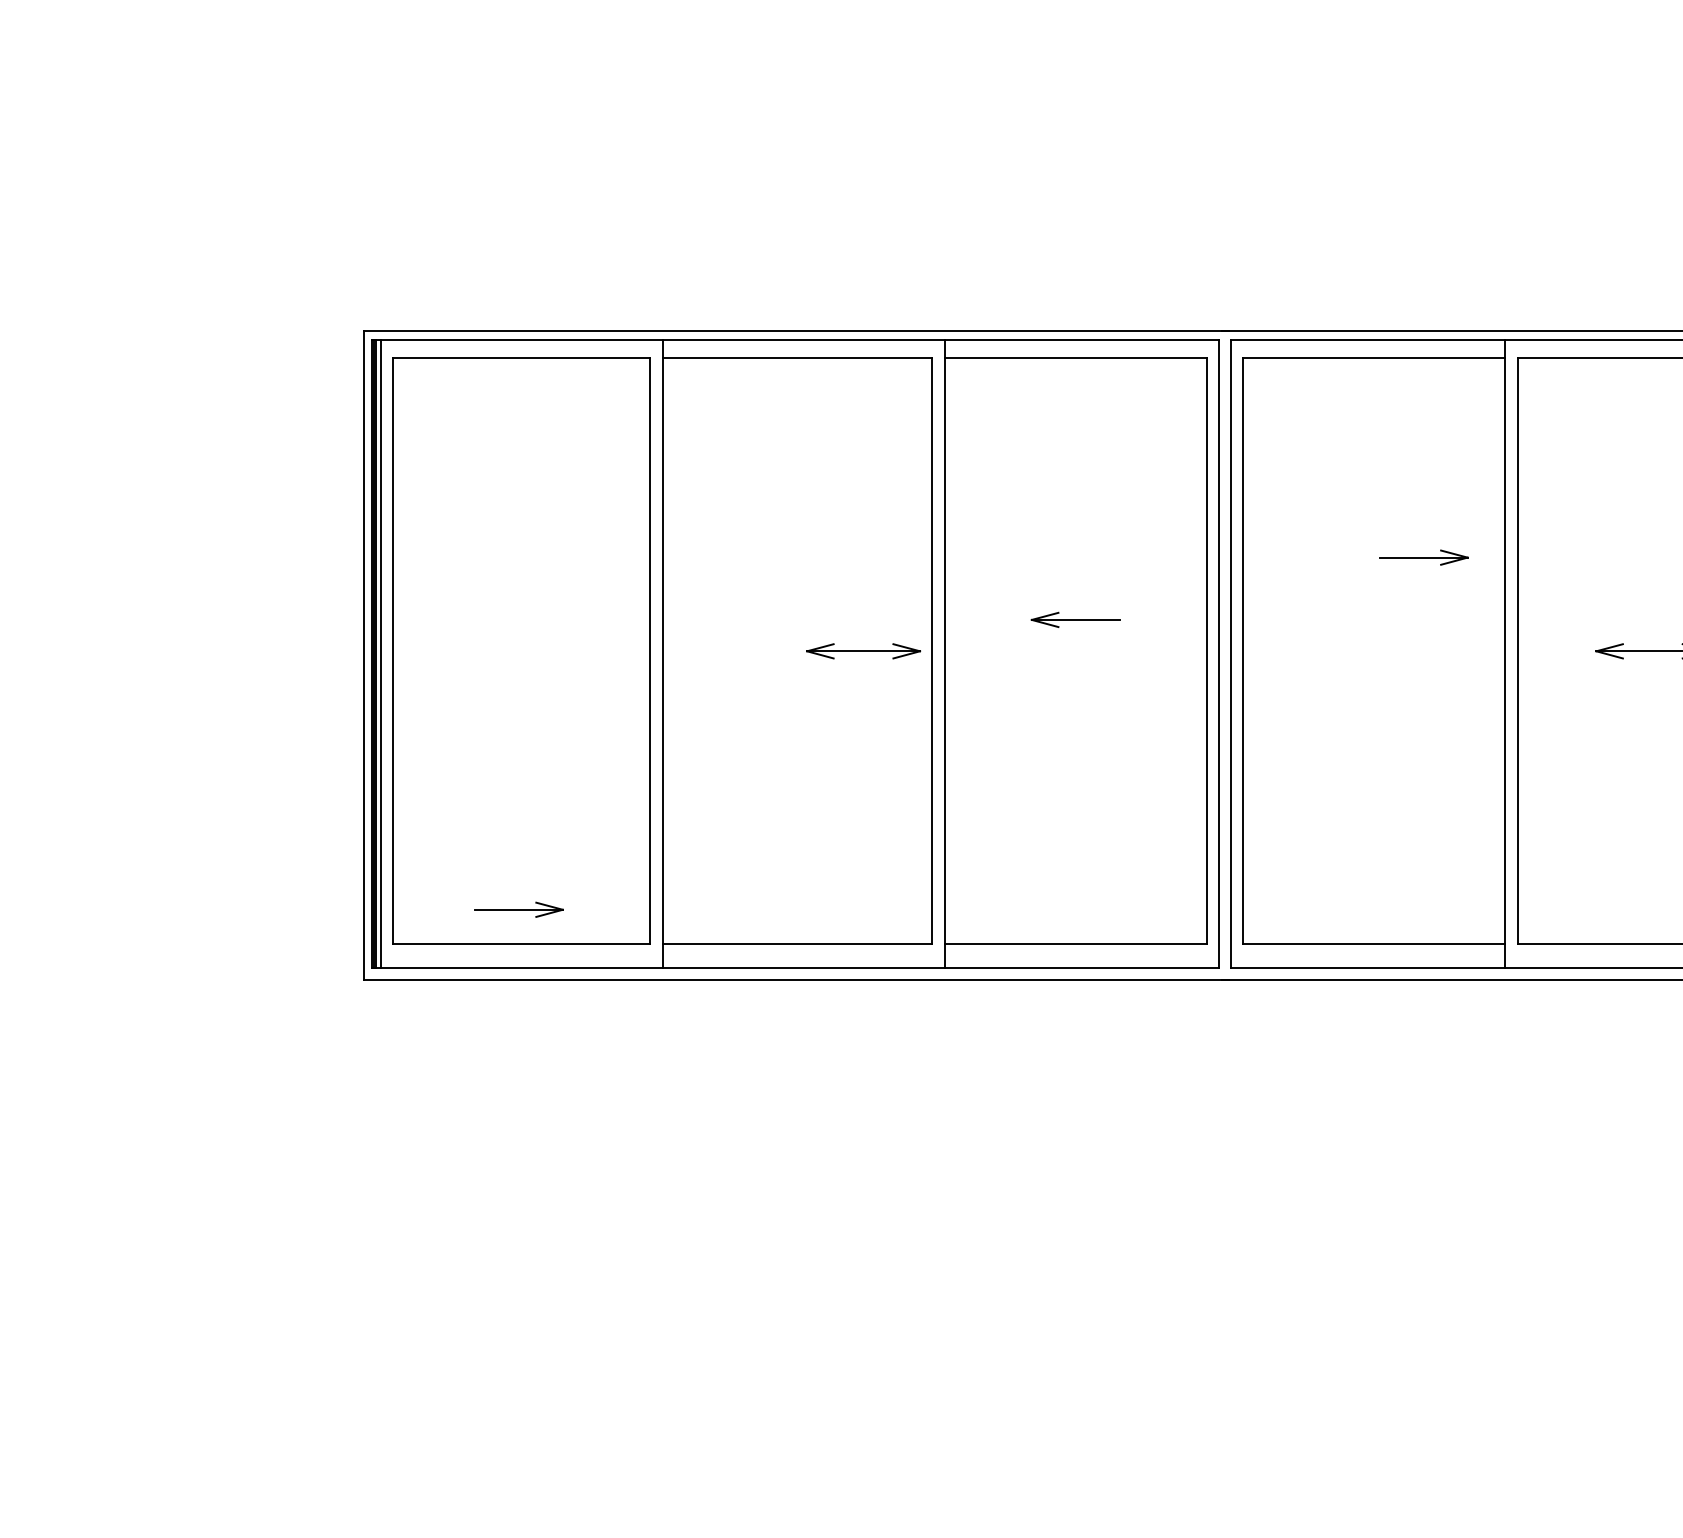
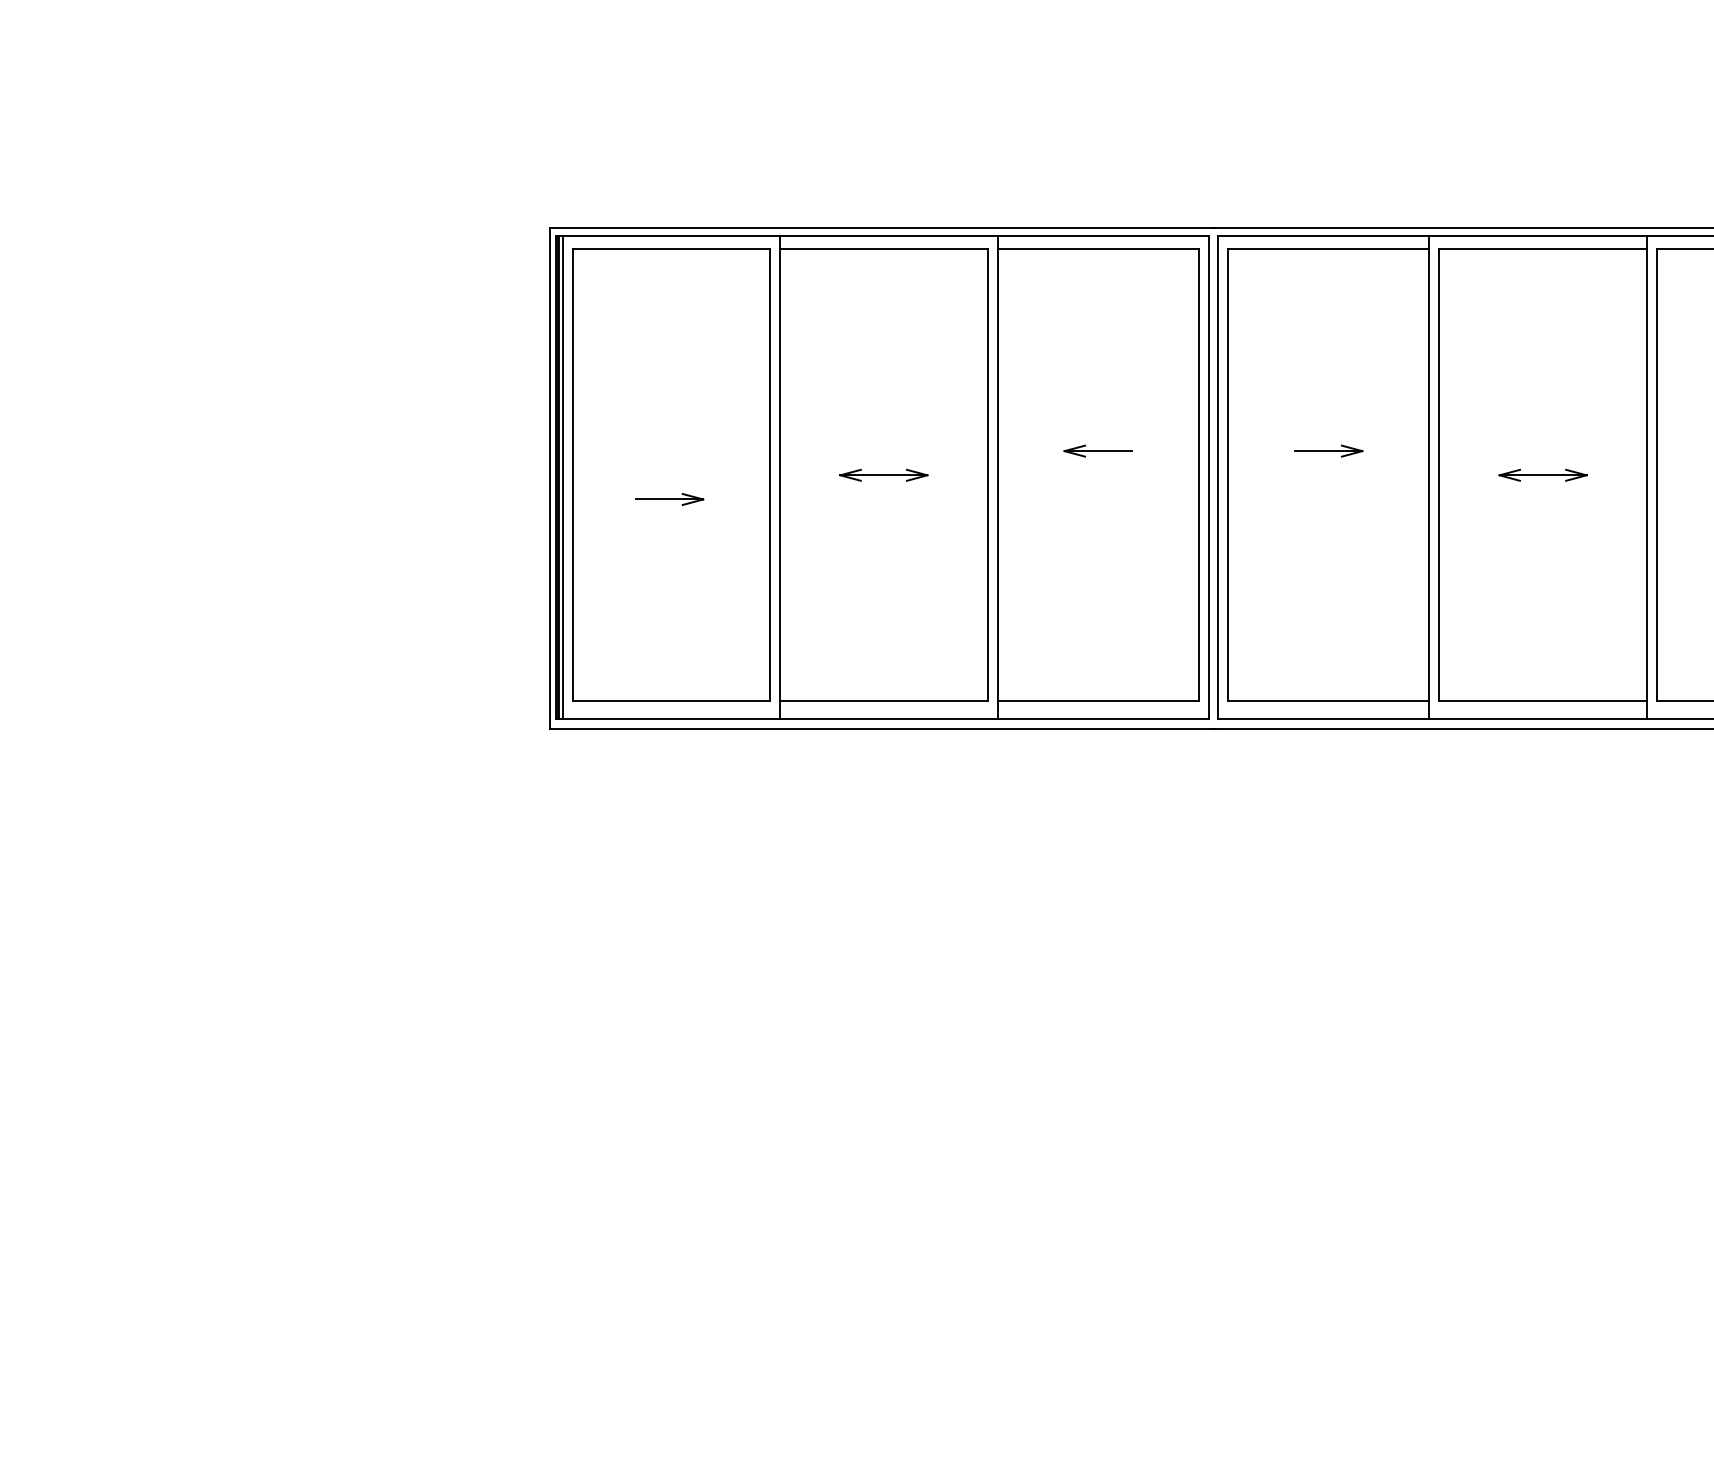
part: (1423, 556) -> (1328, 450), moved
part: (863, 650) -> (883, 474), moved
part: (519, 909) -> (669, 499), moved

